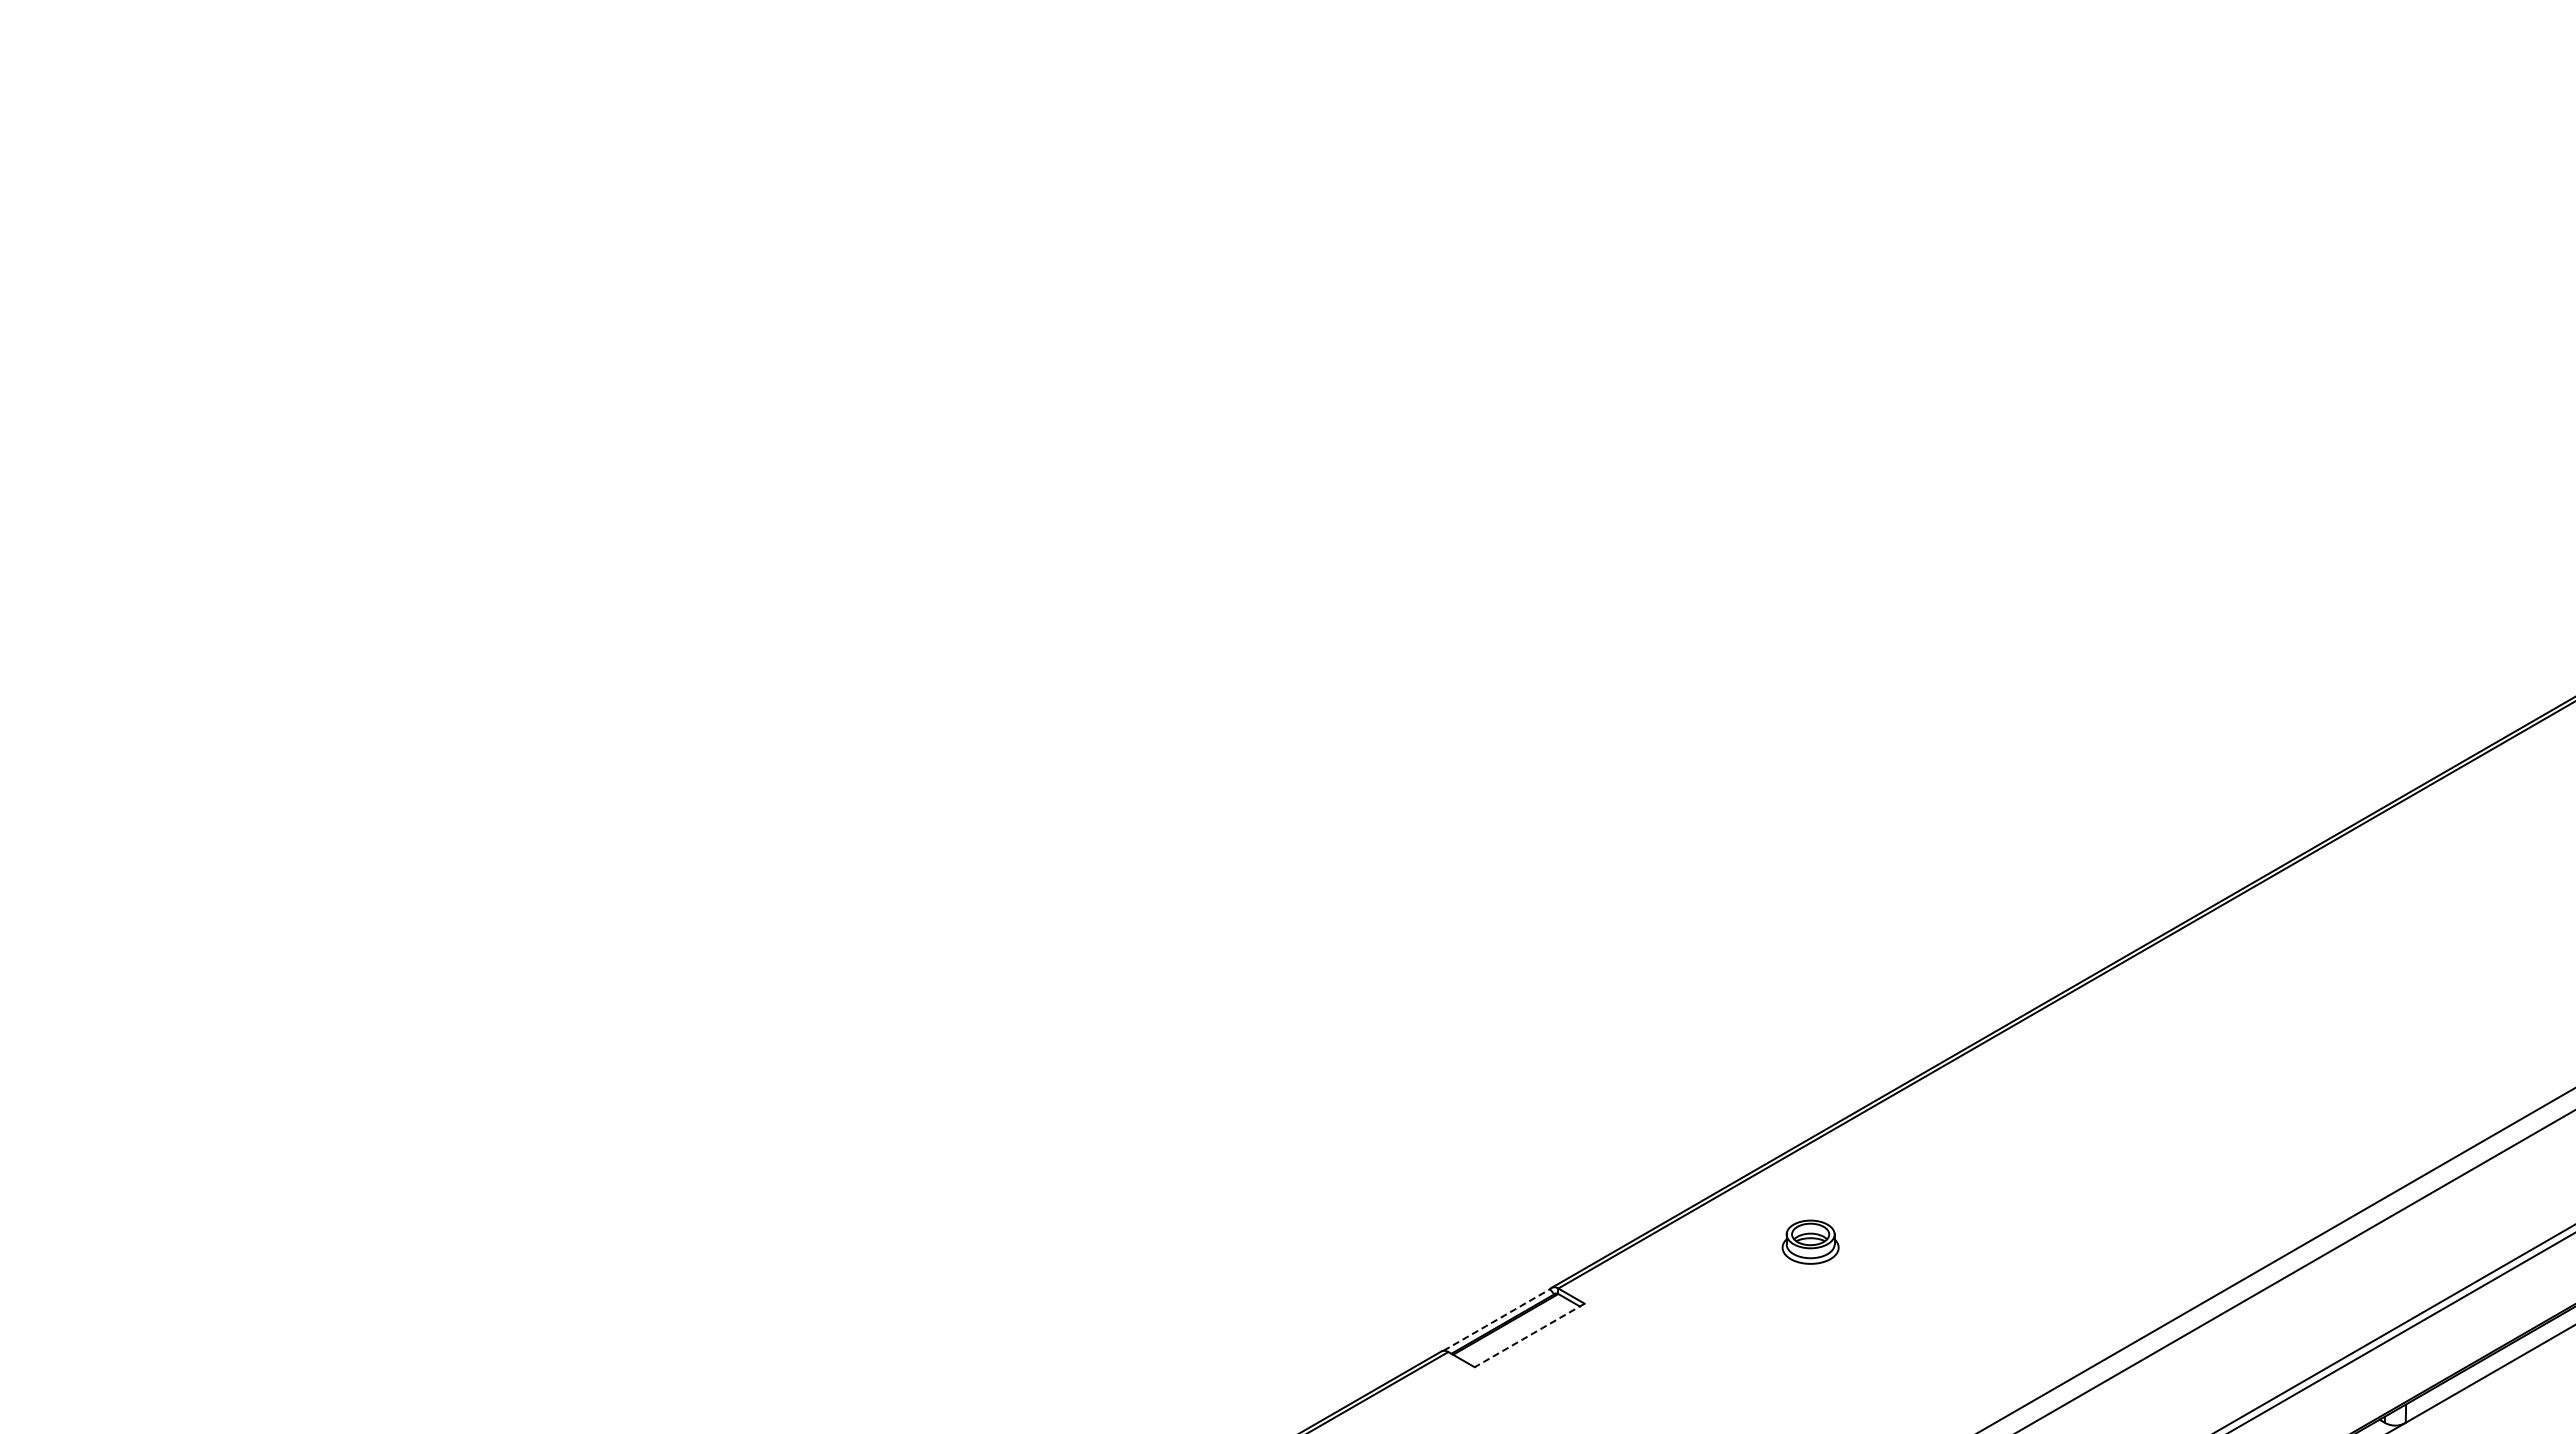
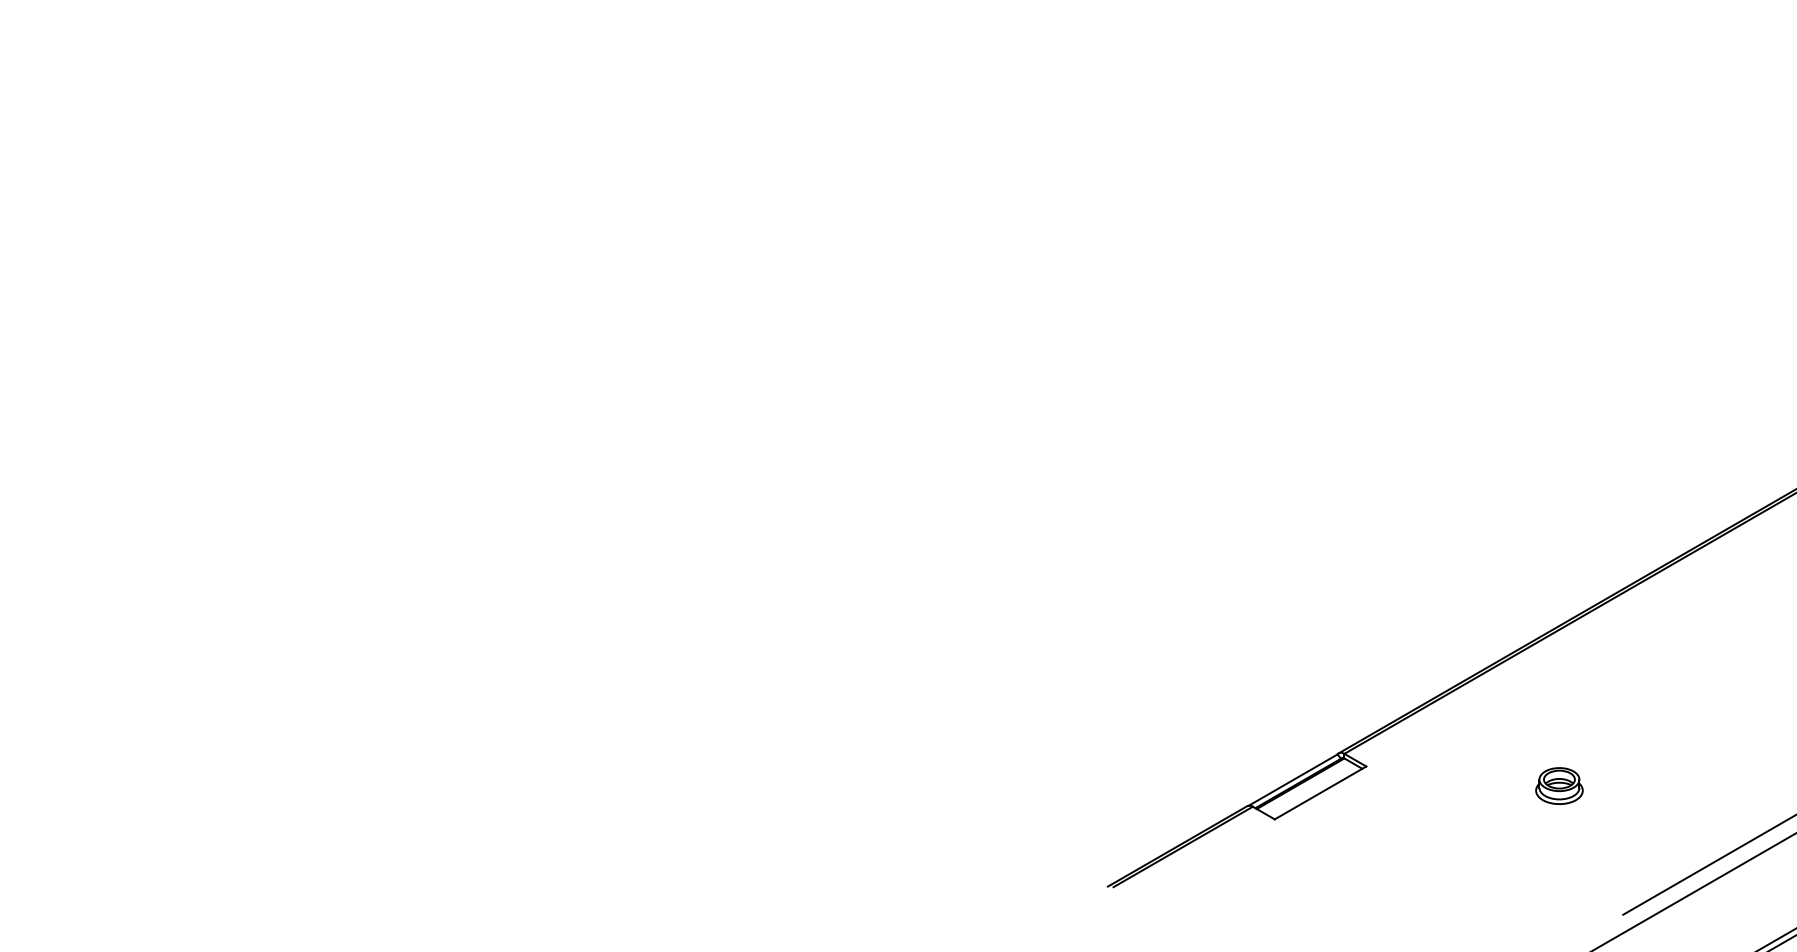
part: (1810, 1241) -> (1559, 785), moved
line: (1496, 1319) -> (1292, 779), dashed -> solid
line: (1529, 1335) -> (1320, 792), dashed -> solid

